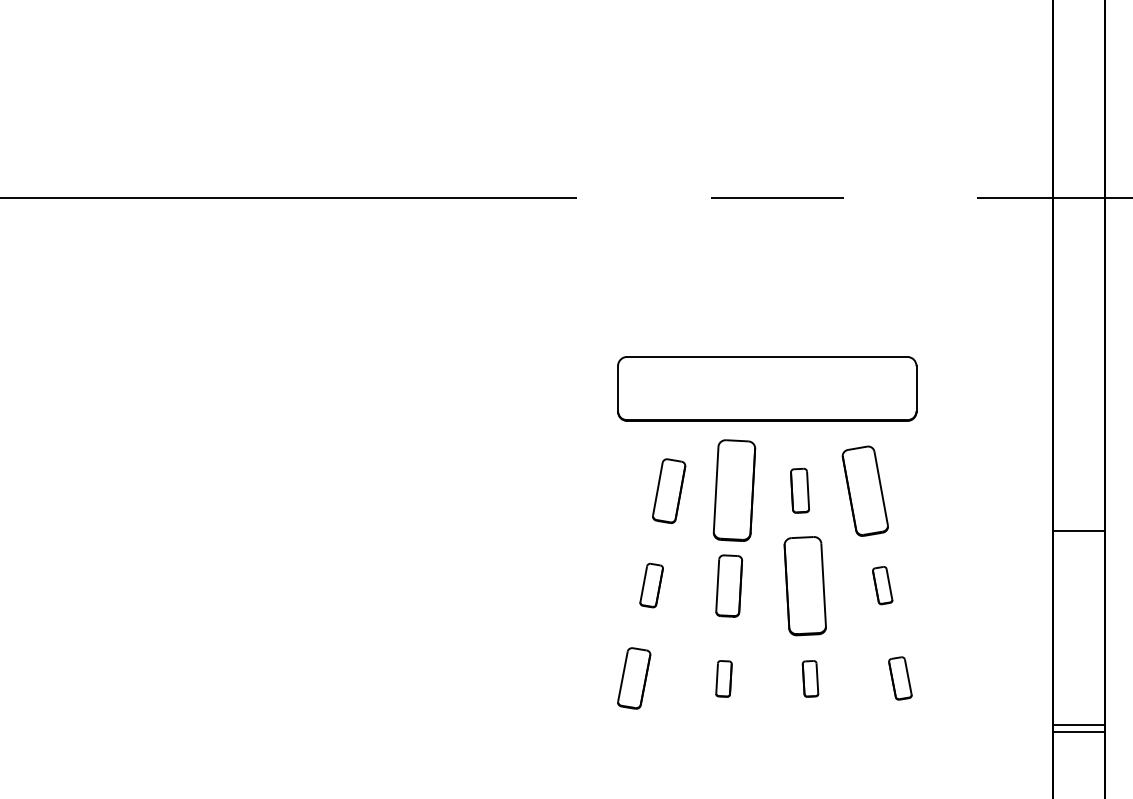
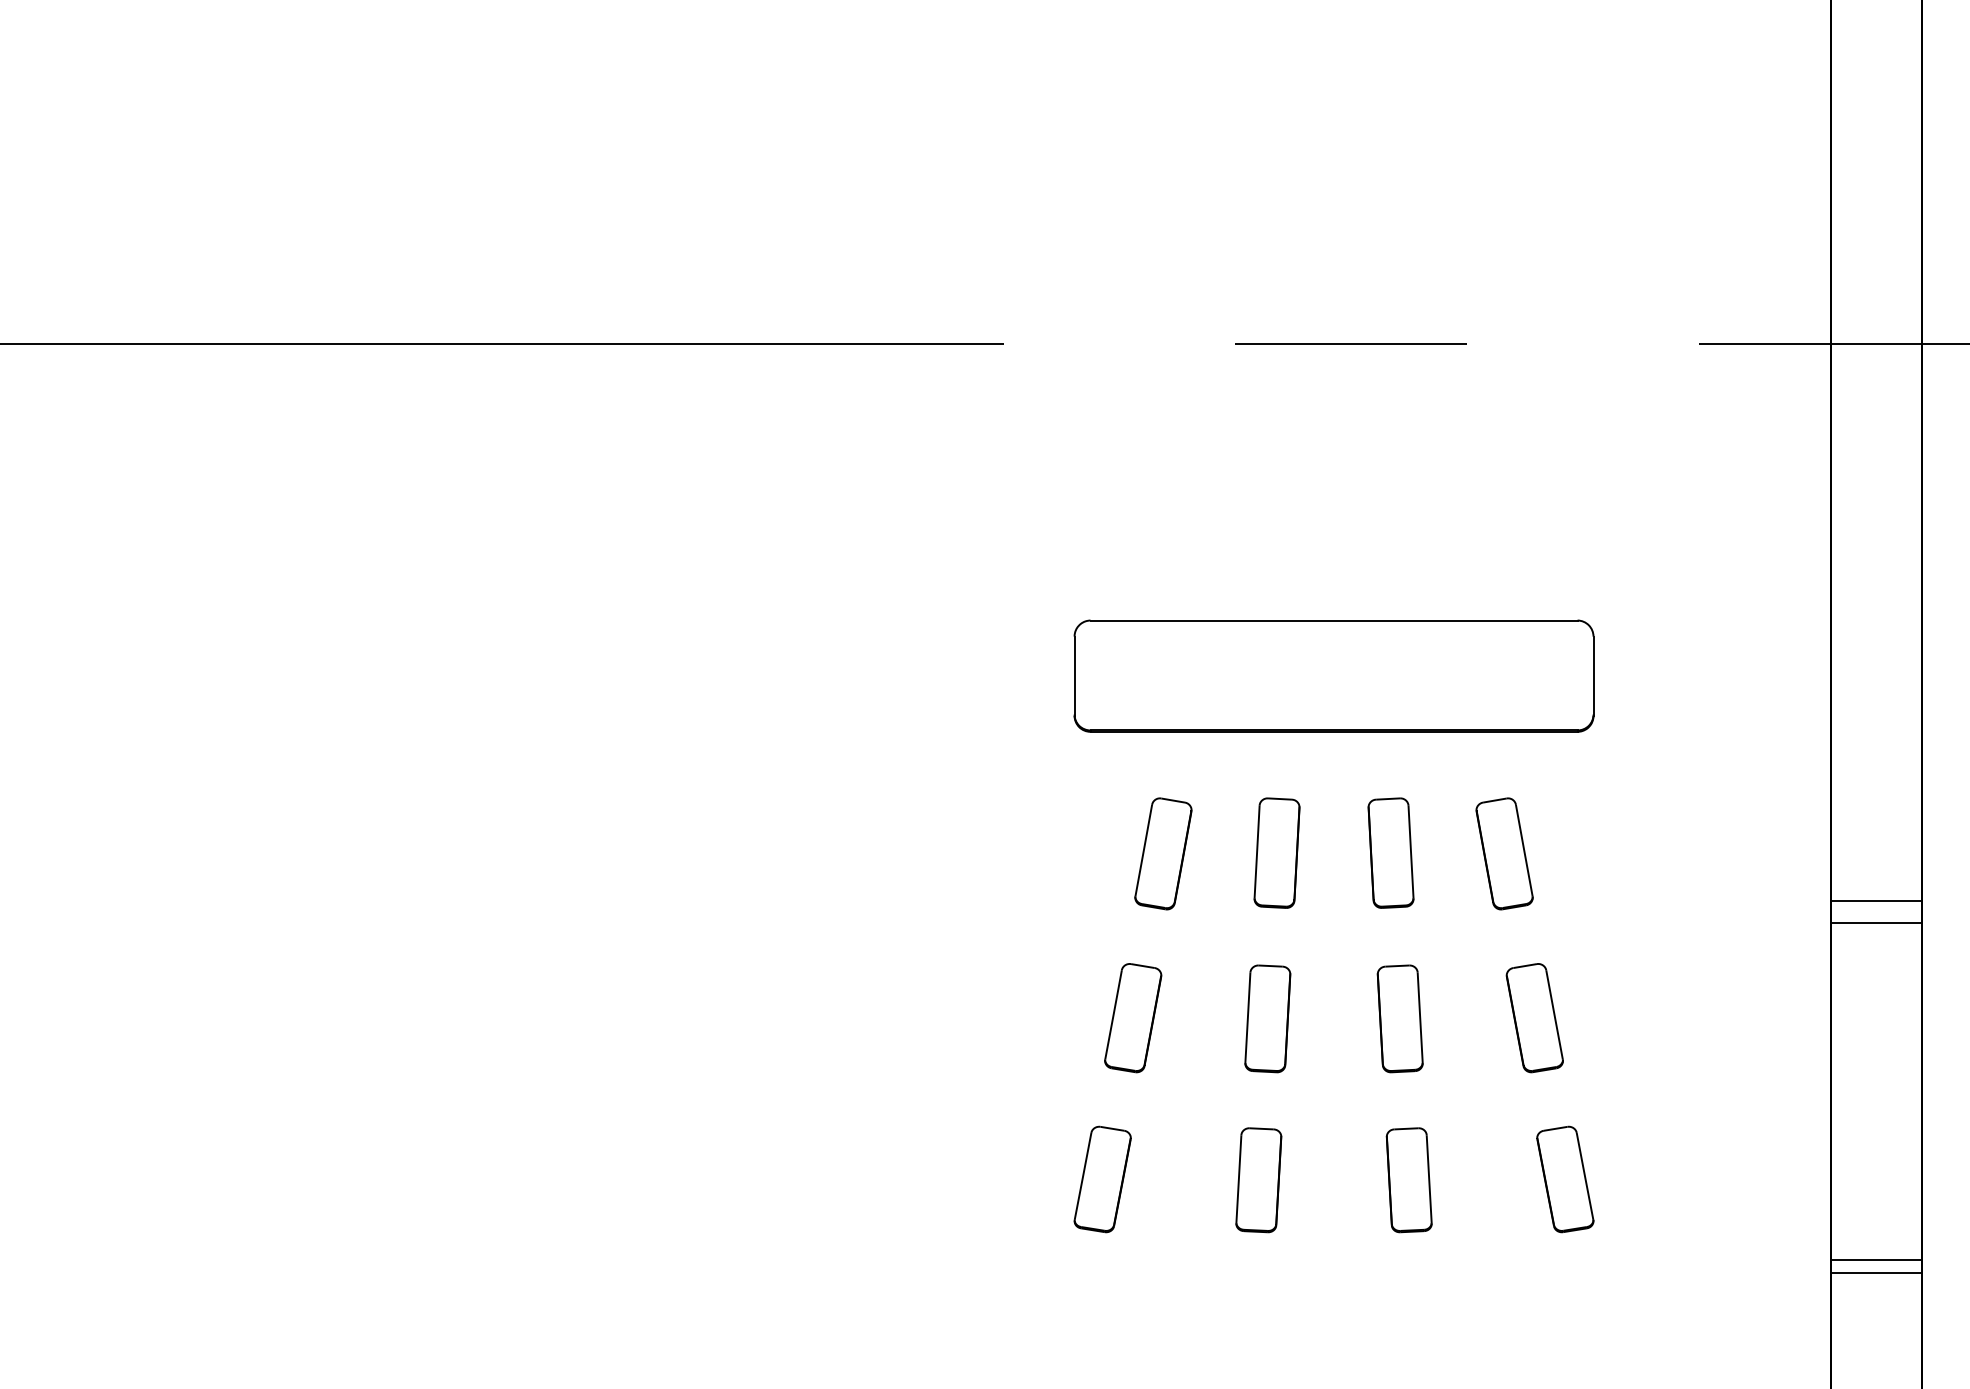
part: (734, 490) -> (1277, 852), size x0.62
part: (799, 490) -> (1390, 852), size x1.43
part: (865, 490) -> (1504, 852), size x0.71
line: (1078, 518) -> (1875, 901), added
part: (651, 585) -> (1132, 1017), size x1.43
part: (805, 585) -> (1400, 1017), size x0.62
part: (882, 585) -> (1534, 1017), size x1.67
part: (723, 678) -> (1257, 1179), size x1.67
part: (810, 678) -> (1409, 1179), size x1.67
part: (900, 678) -> (1565, 1179), size x1.43

